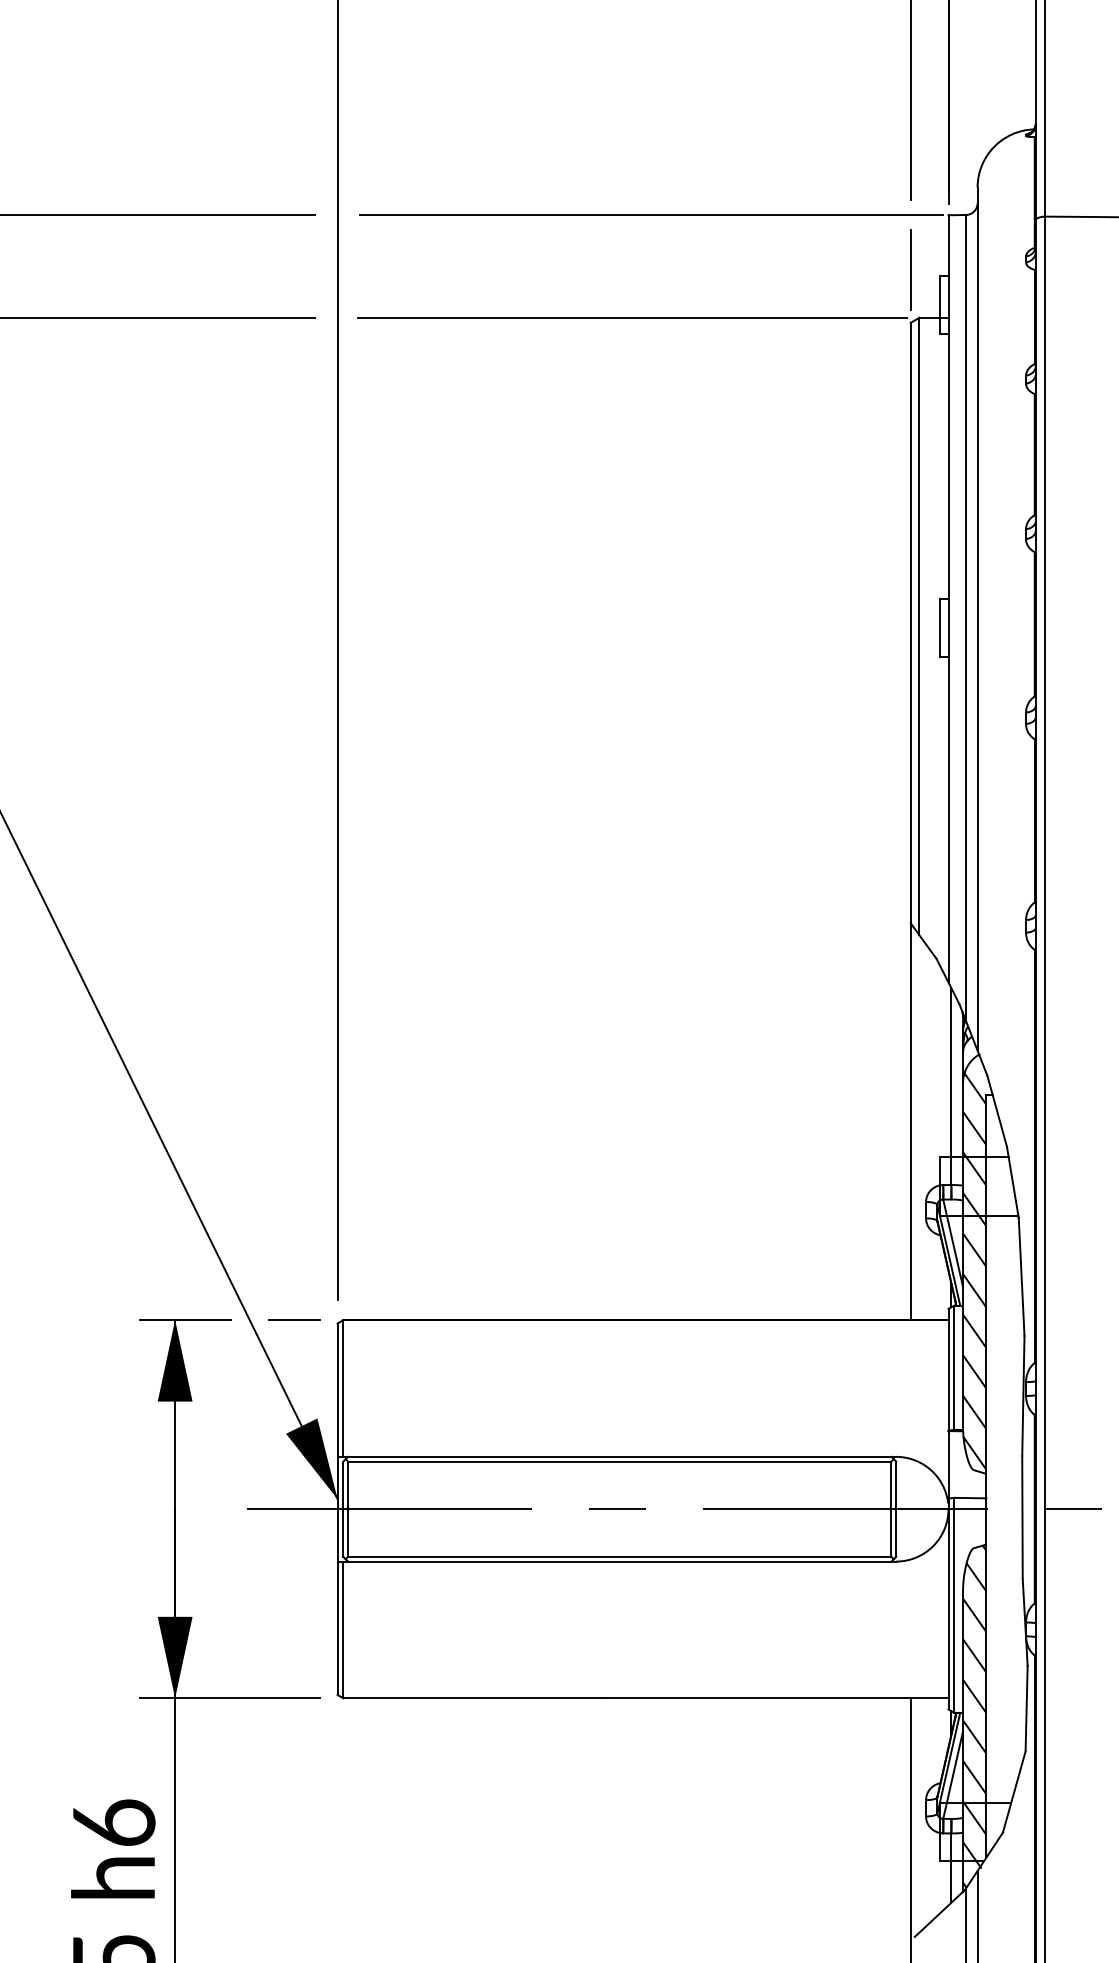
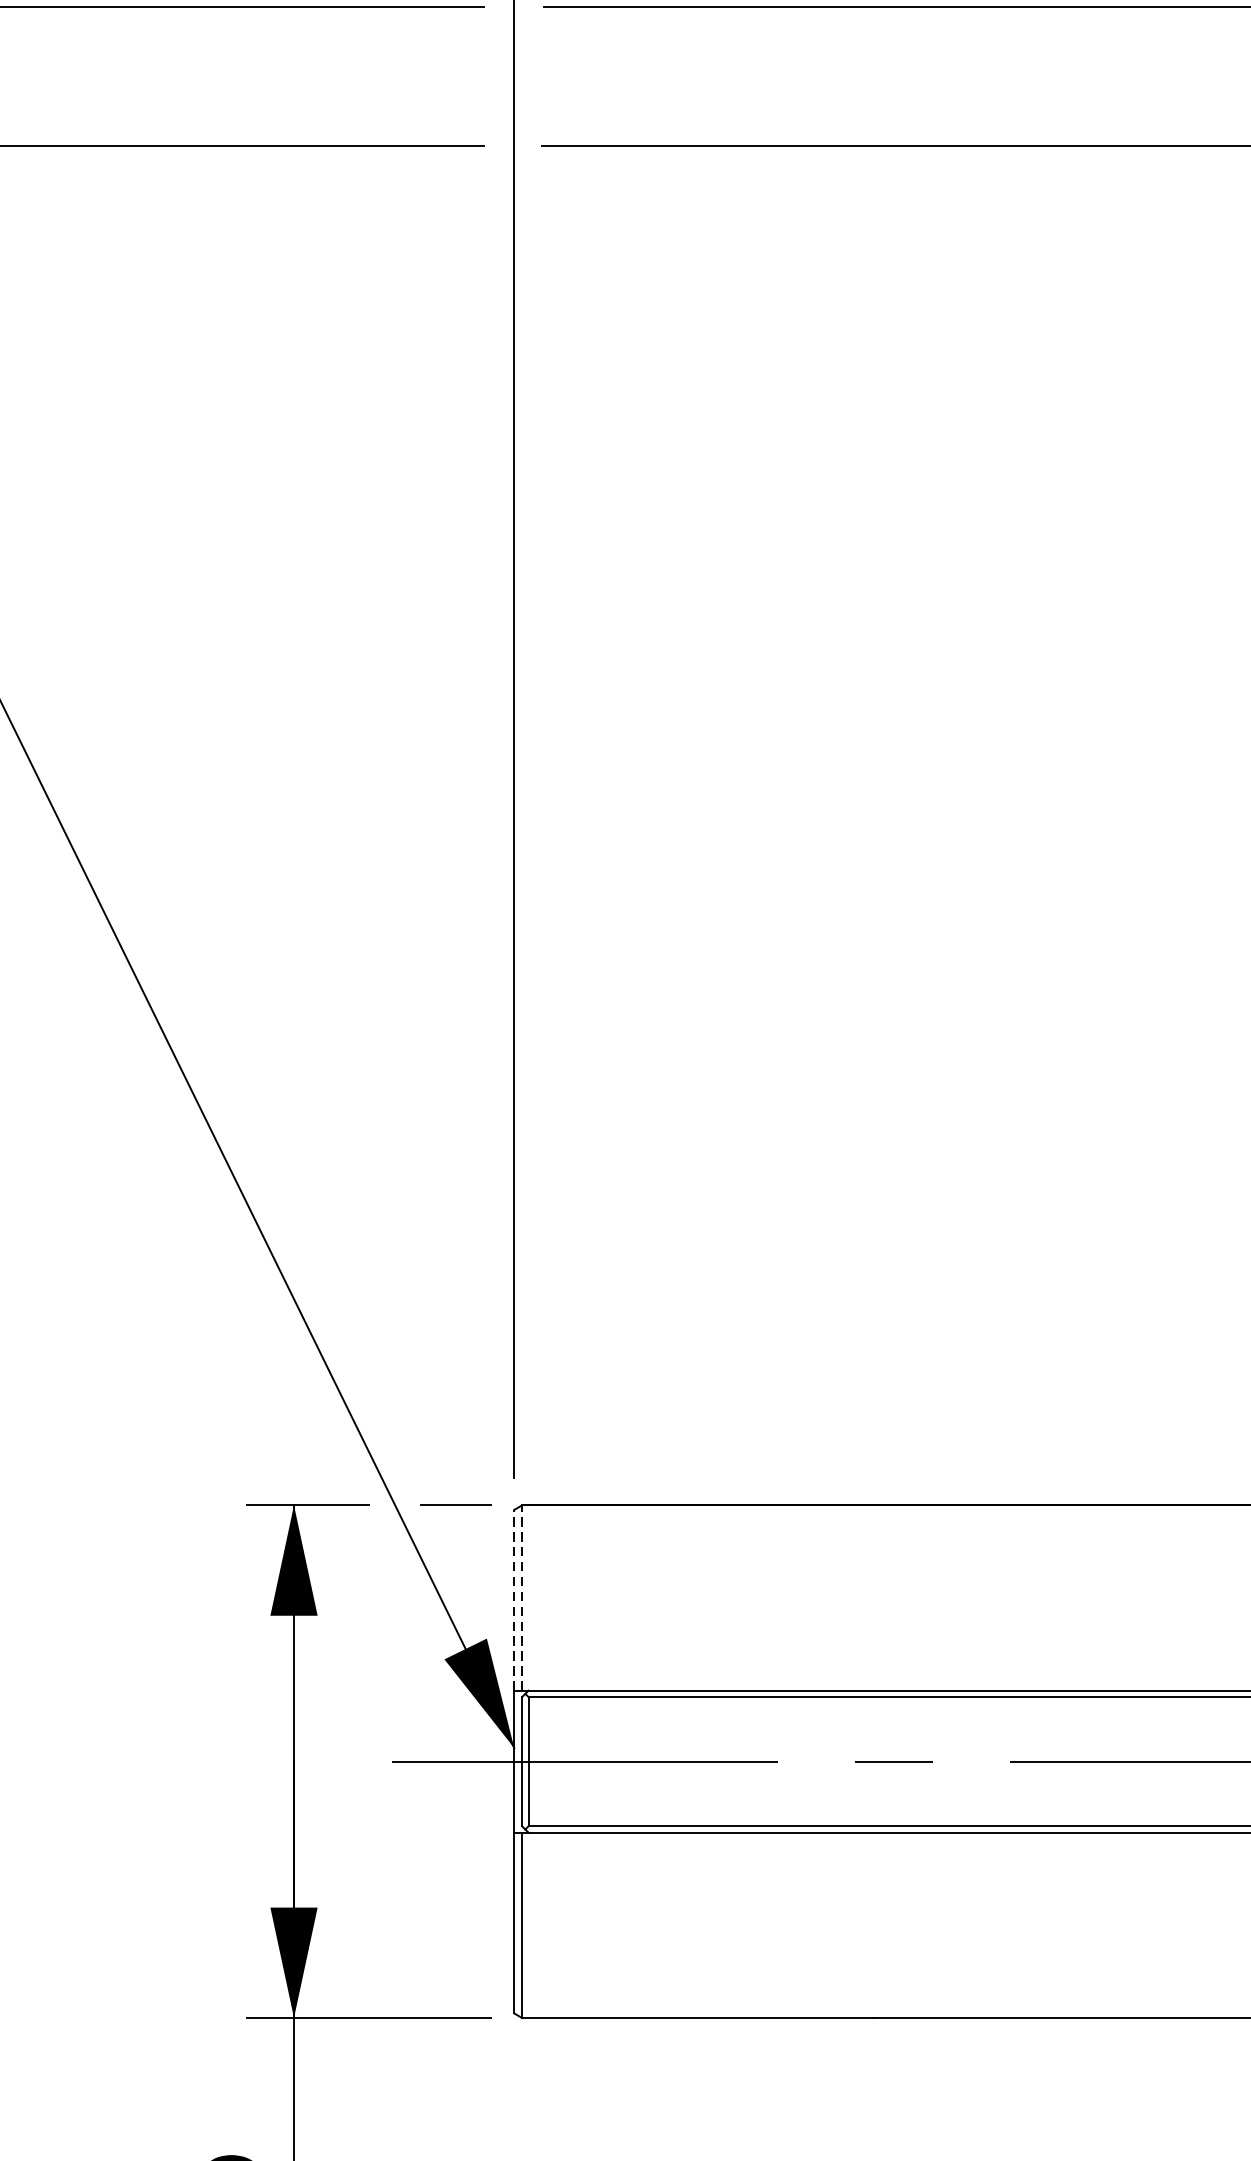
line: (343, 1388) -> (522, 1597), solid -> dashed
line: (337, 1390) -> (514, 1600), solid -> dashed

